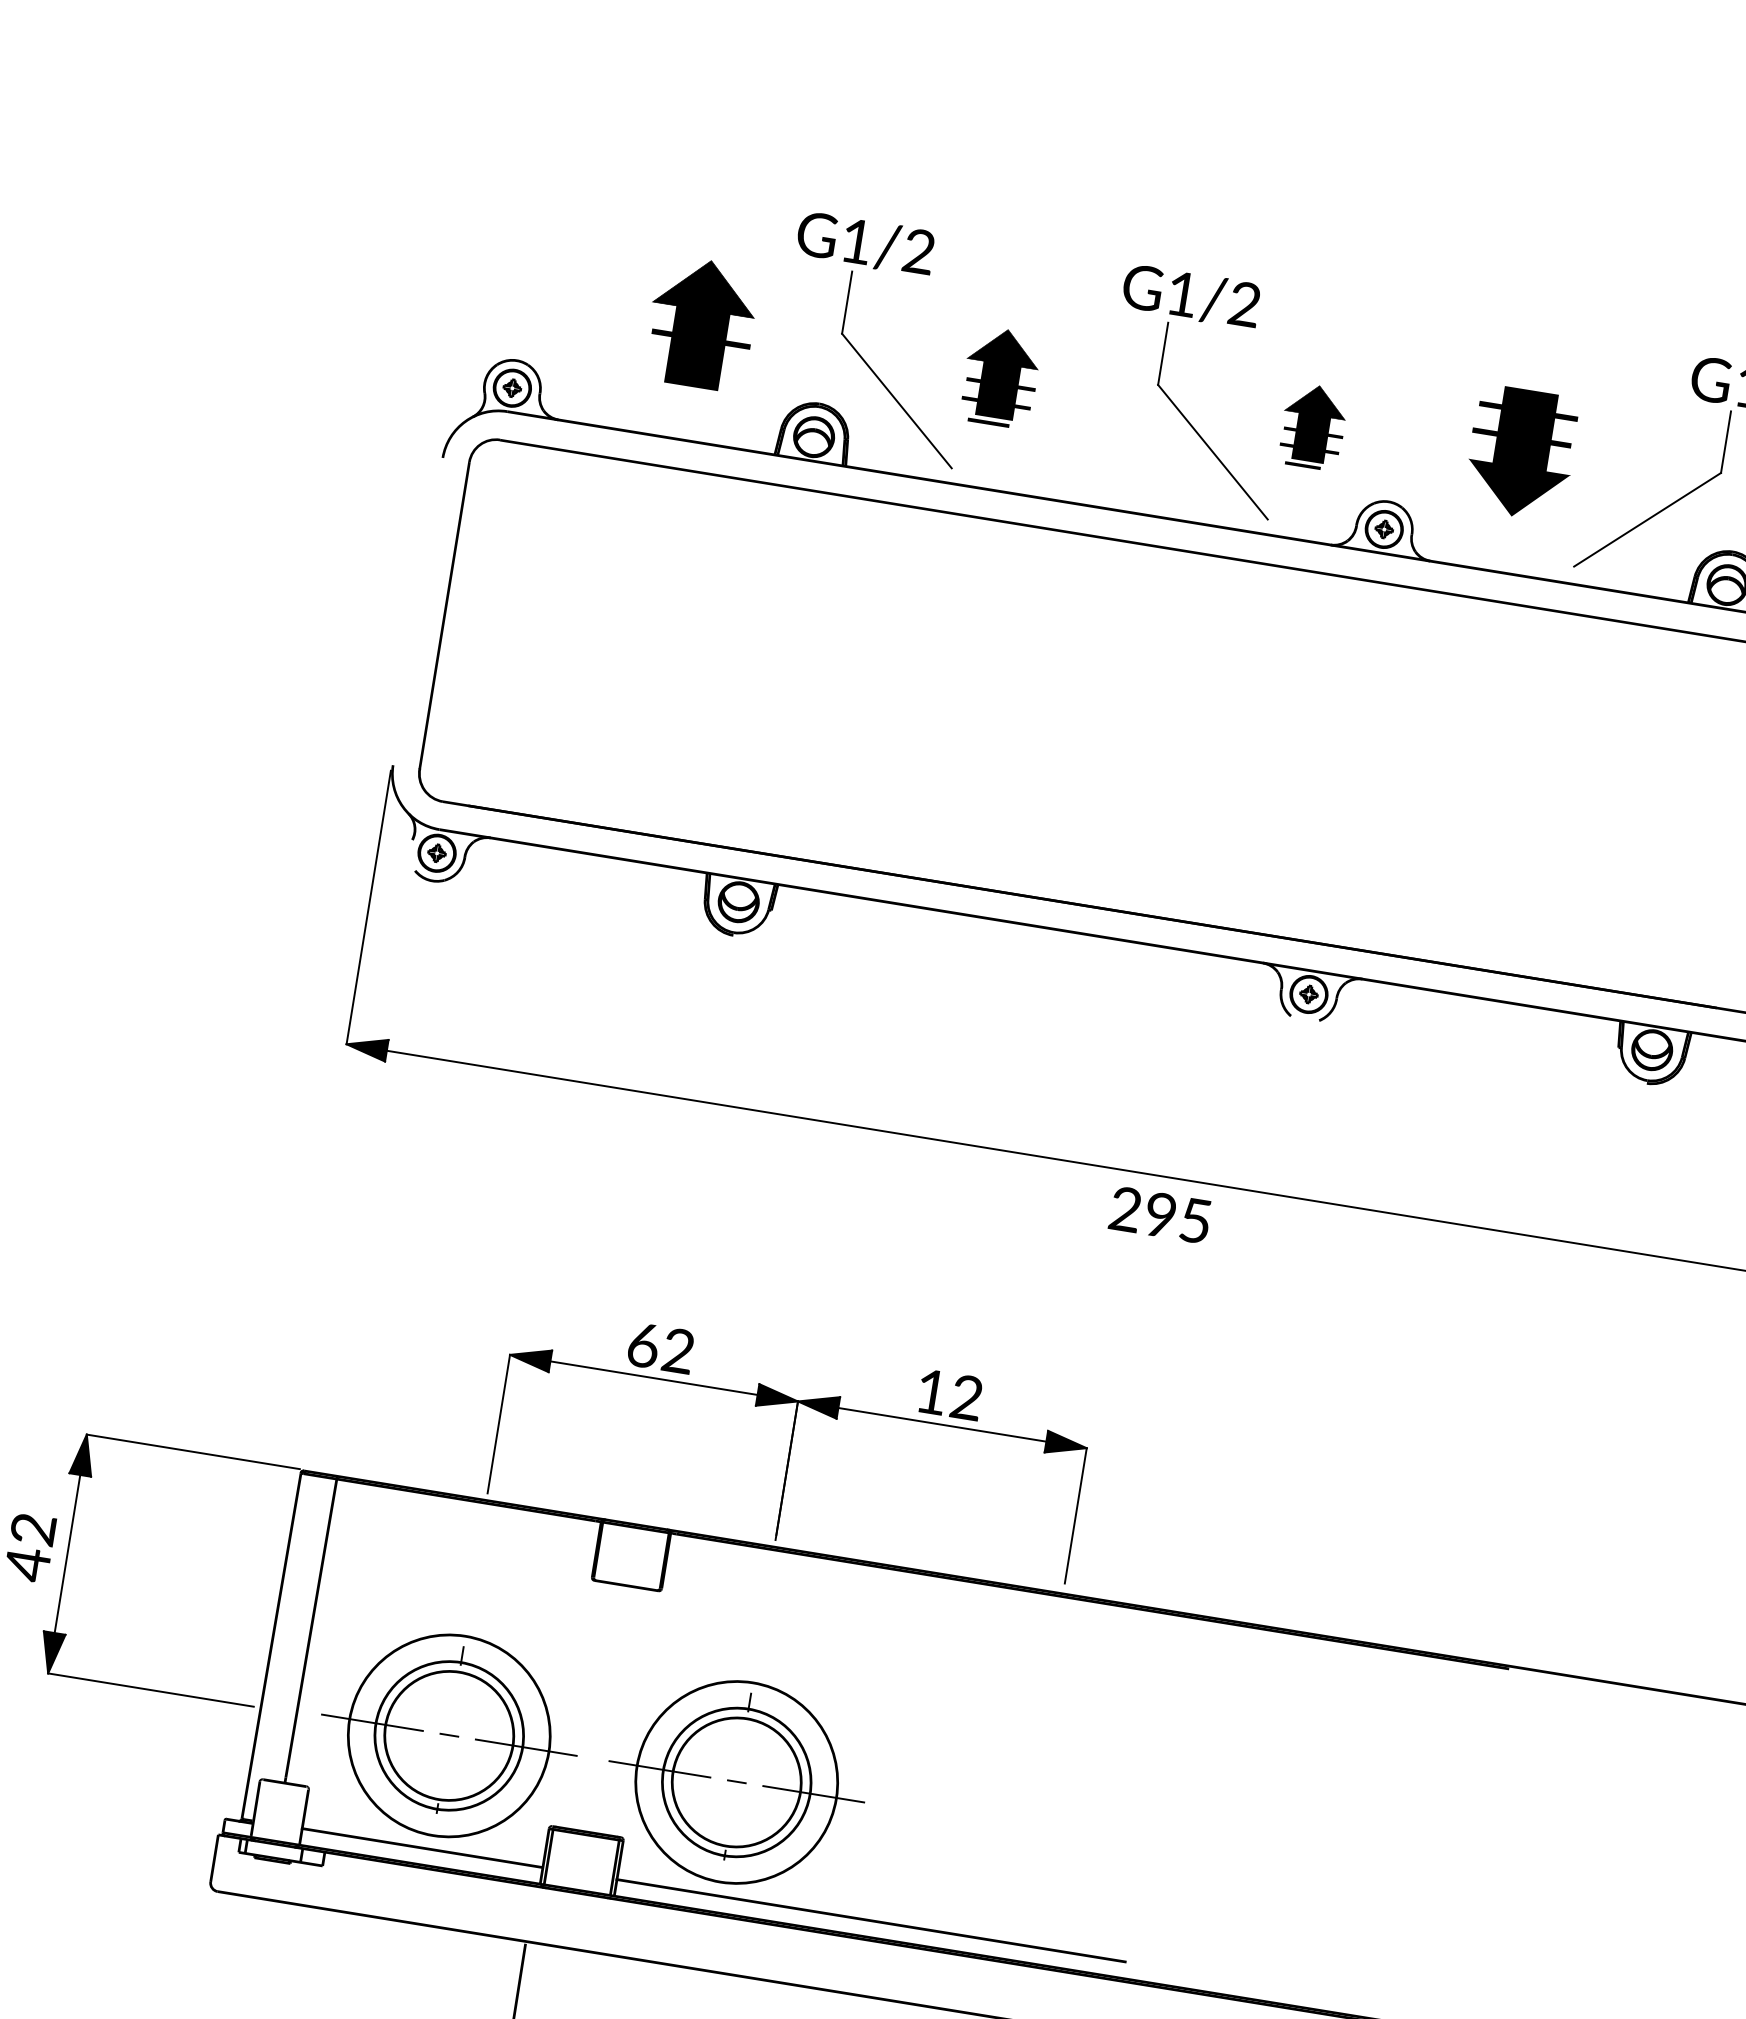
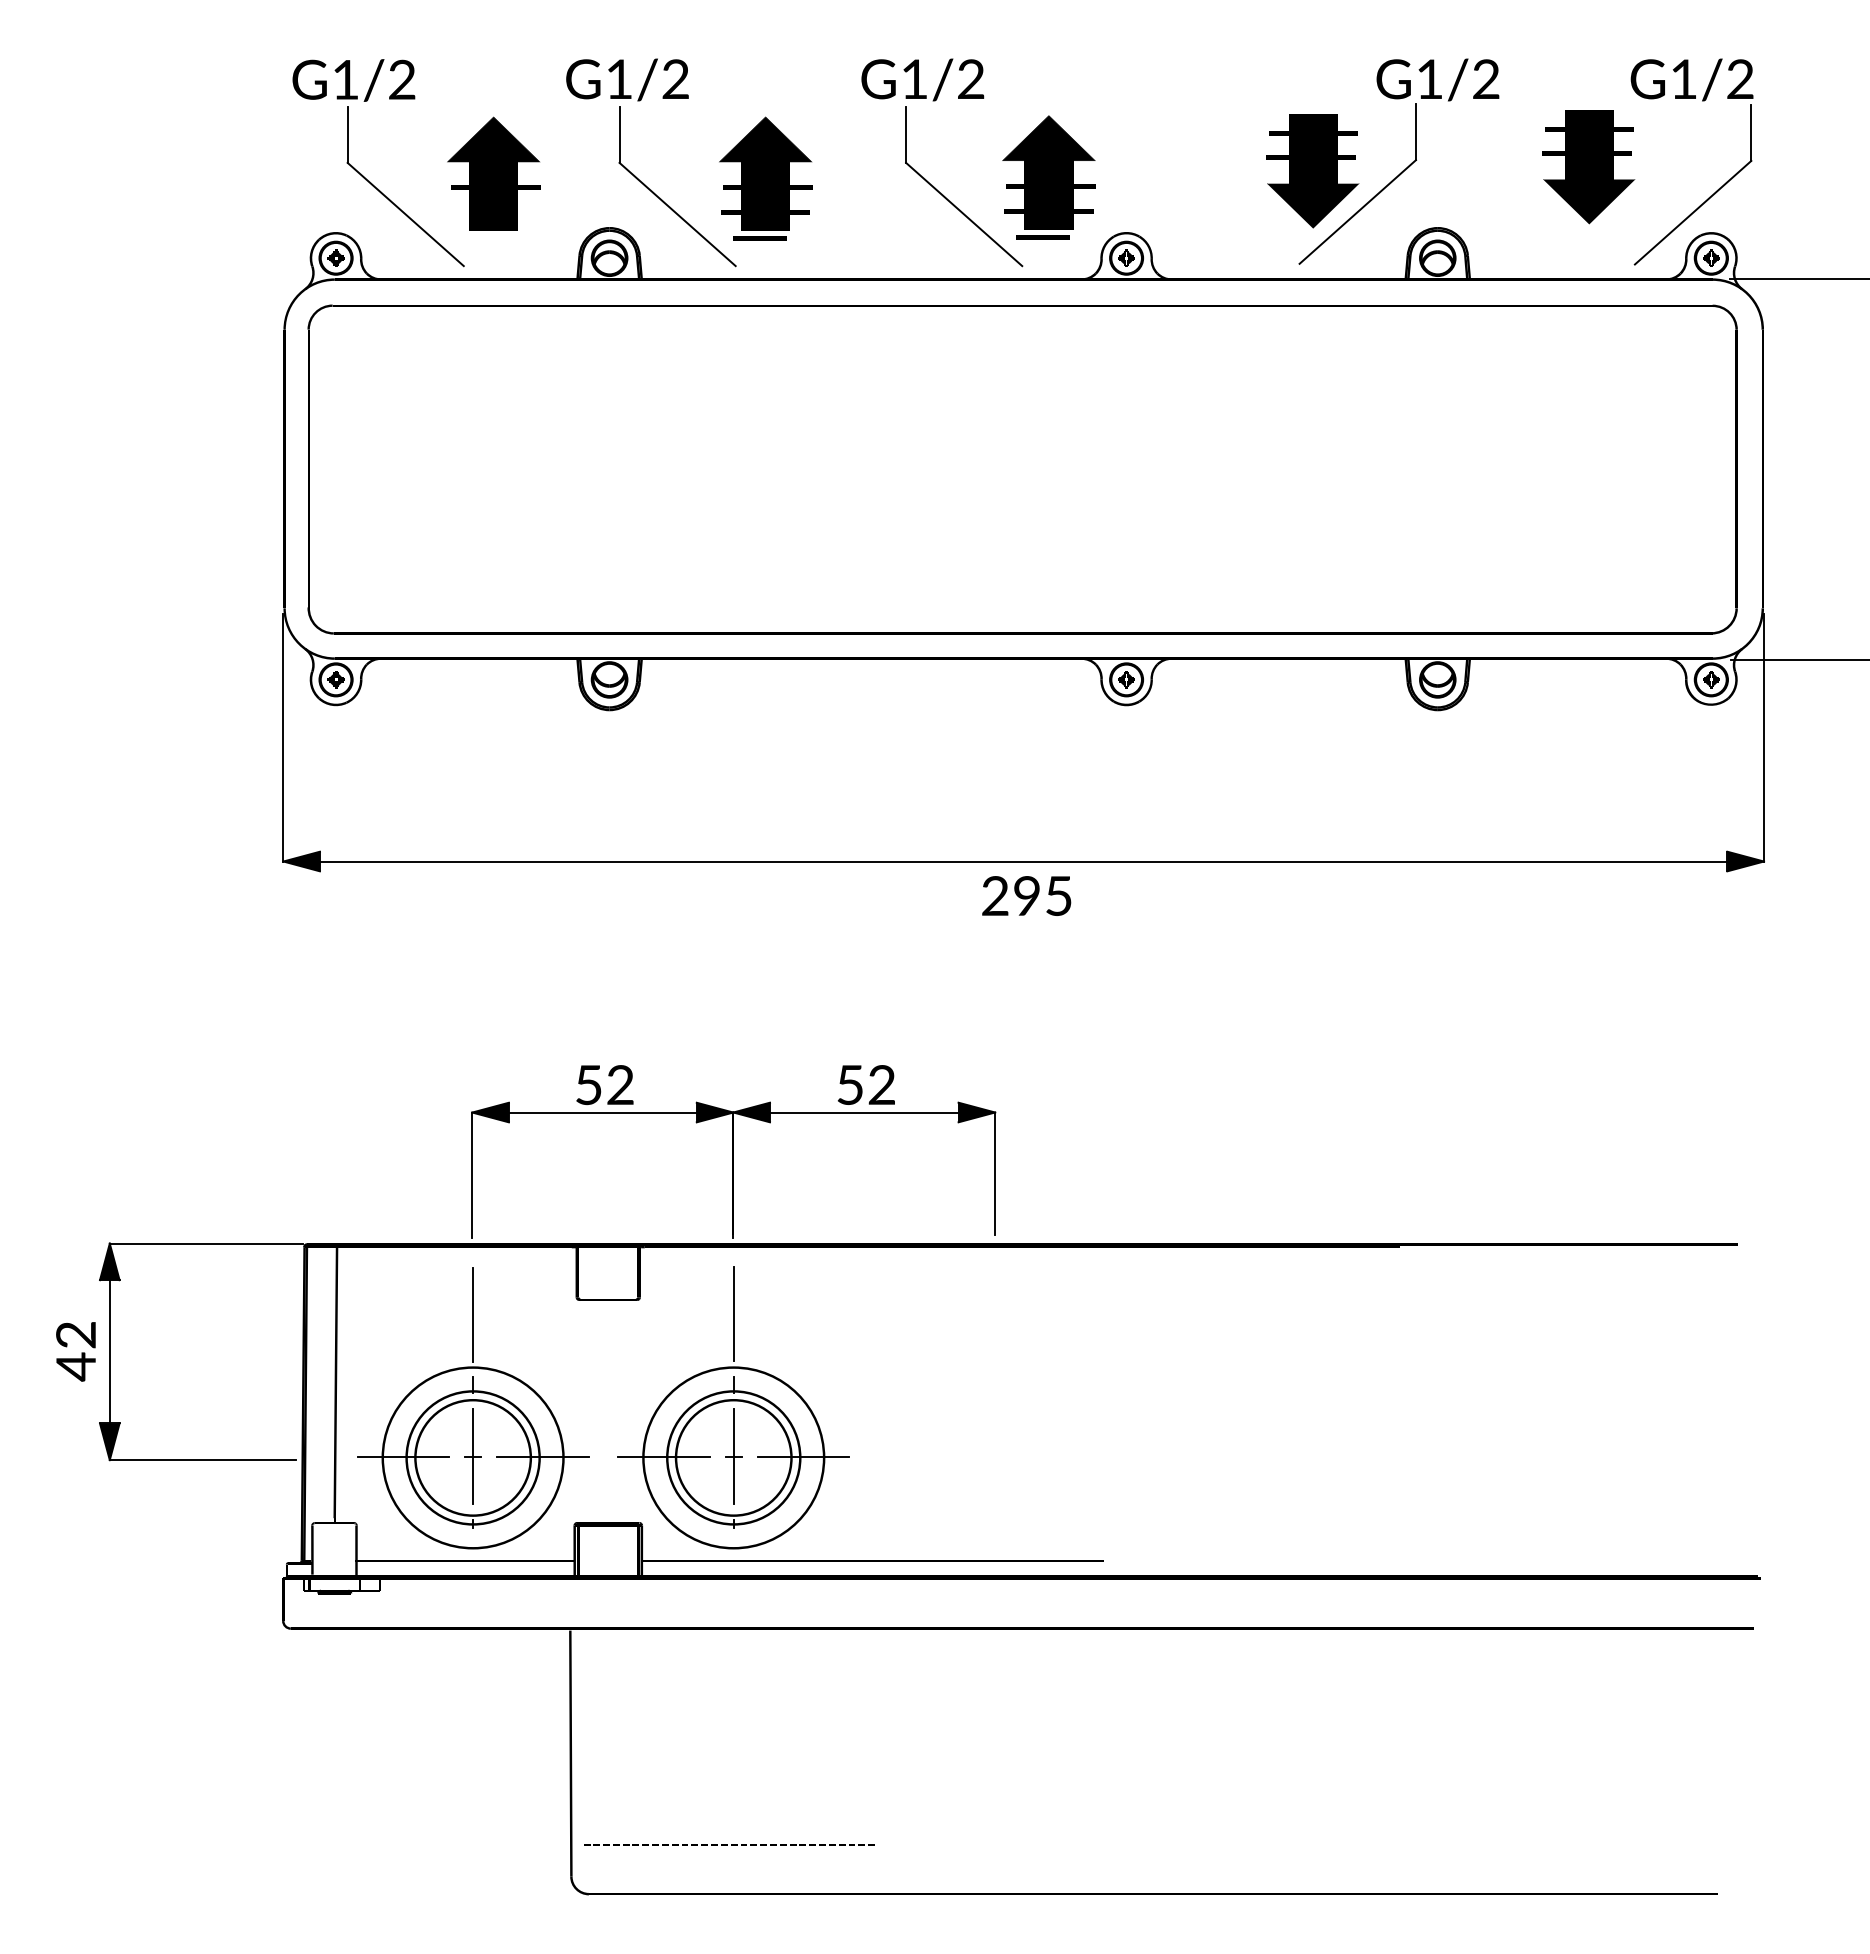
part: (558, 303) -> (364, 176), added
part: (1000, 377) -> (765, 178), size x1.43
part: (1312, 426) -> (1048, 177), size x1.67
part: (1521, 453) -> (1312, 171), moved
fill: (417, 610) -> (284, 468), added
fill: (412, 855) -> (314, 685), added
fill: (752, 923) -> (624, 696), added
fill: (1304, 1020) -> (1126, 703), added
fill: (1631, 1065) -> (1421, 696), added
text: (644, 1345) -> (589, 1085), 62 -> 52
text: (931, 1391) -> (849, 1084), 12 -> 52
line: (474, 1577) -> (472, 1314), added
line: (762, 1624) -> (733, 1314), added
fill: (274, 1645) -> (305, 1403), added
line: (449, 1734) -> (473, 1456), added
line: (736, 1780) -> (733, 1456), added

